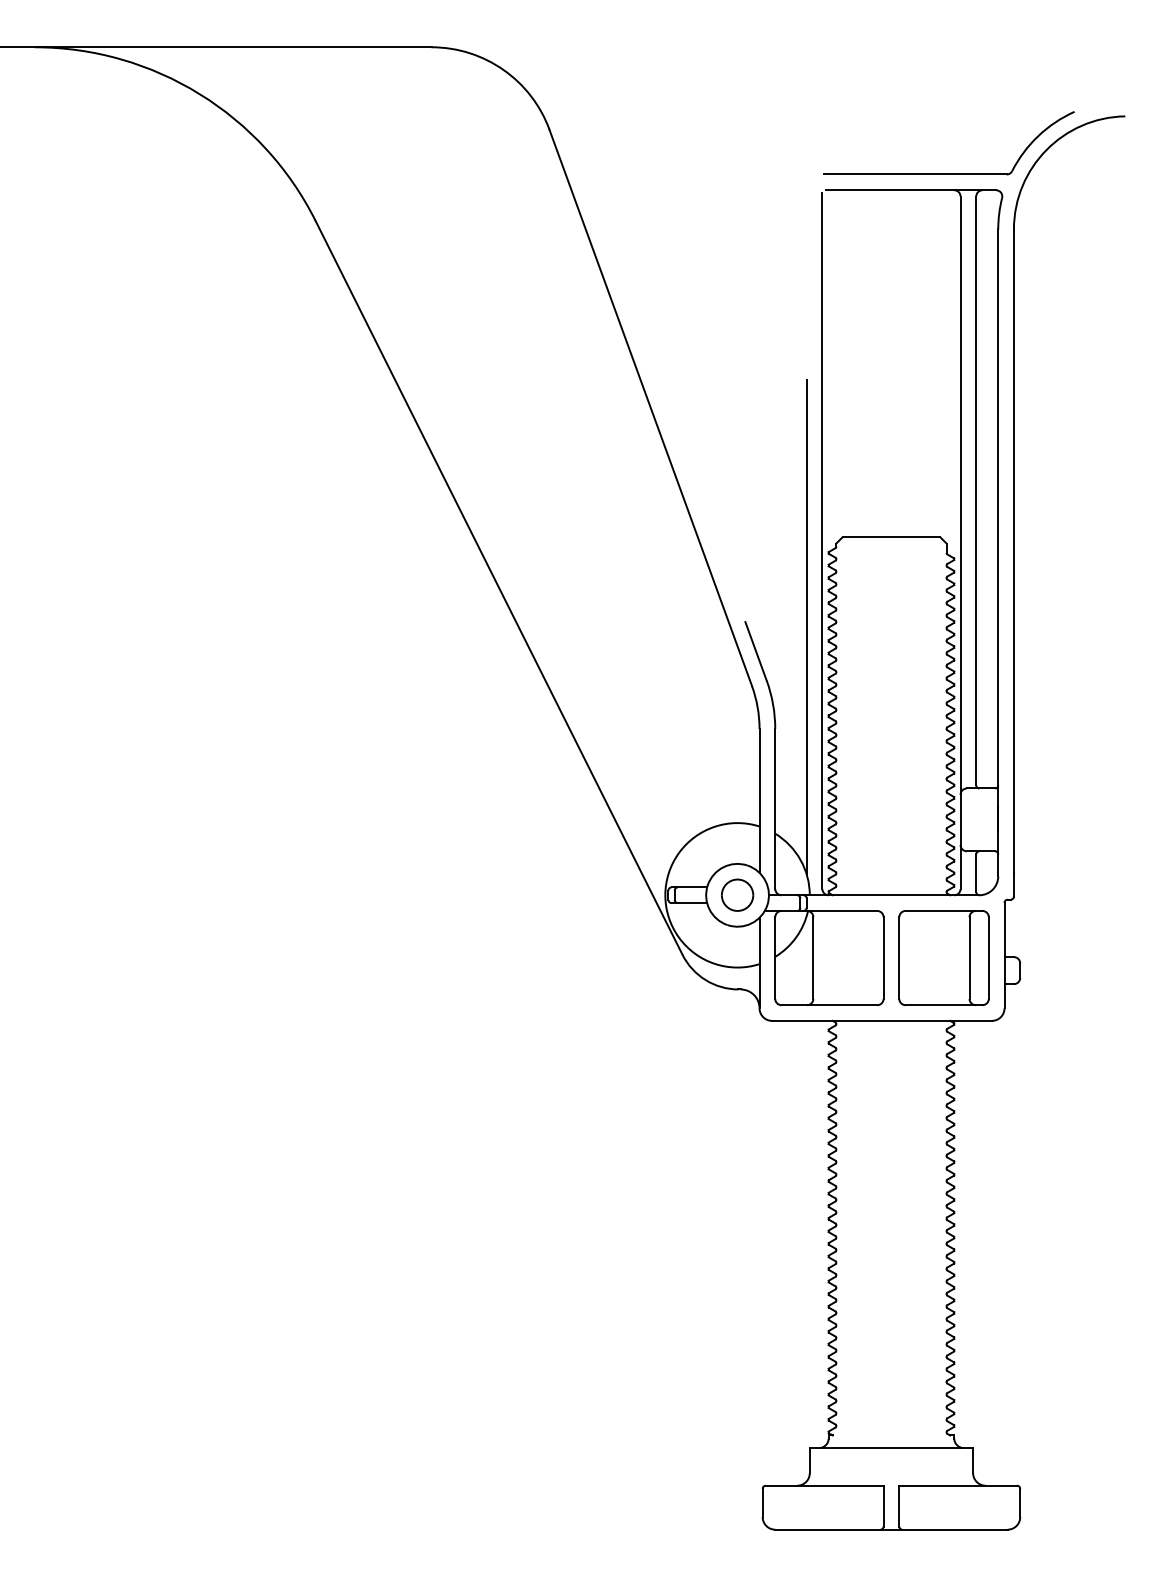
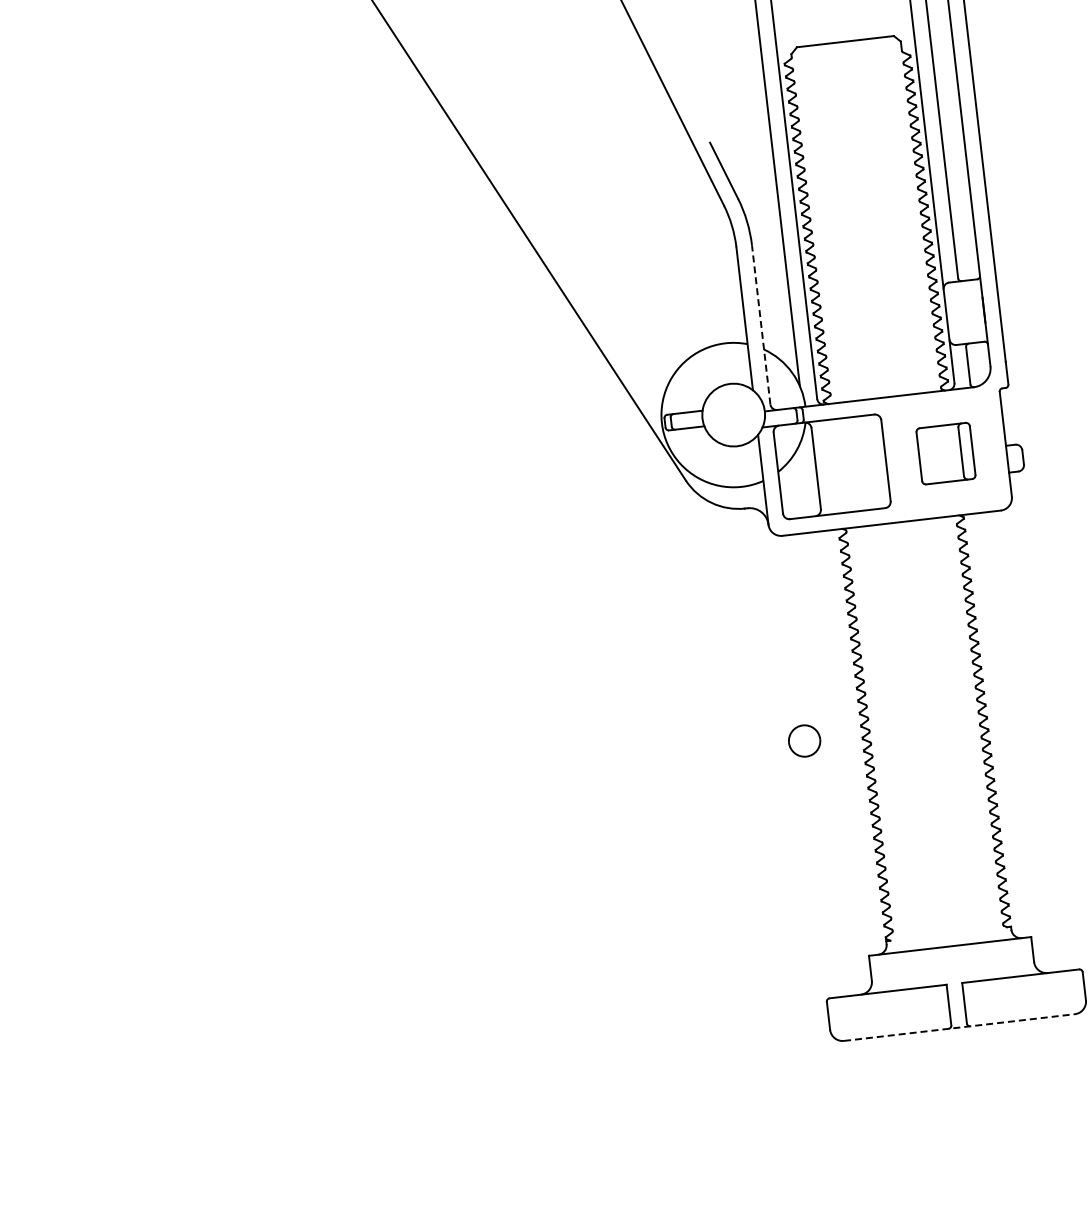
line: (775, 808) -> (761, 324), solid -> dashed
part: (737, 894) -> (804, 740), moved
part: (943, 957) -> (945, 453), size x0.6
line: (891, 1529) -> (959, 1027), solid -> dashed

